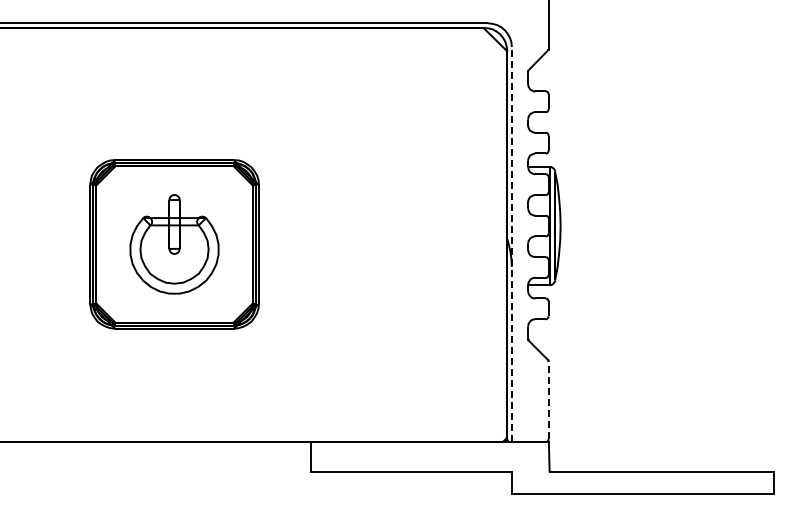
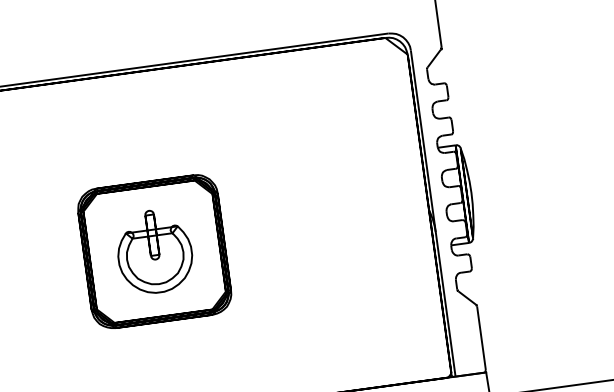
line: (511, 243) -> (432, 212), dashed -> solid
line: (548, 400) -> (481, 338), dashed -> solid

